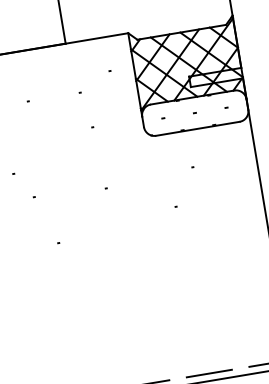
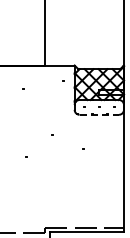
line: (198, 128) -> (99, 114), solid -> dashed

